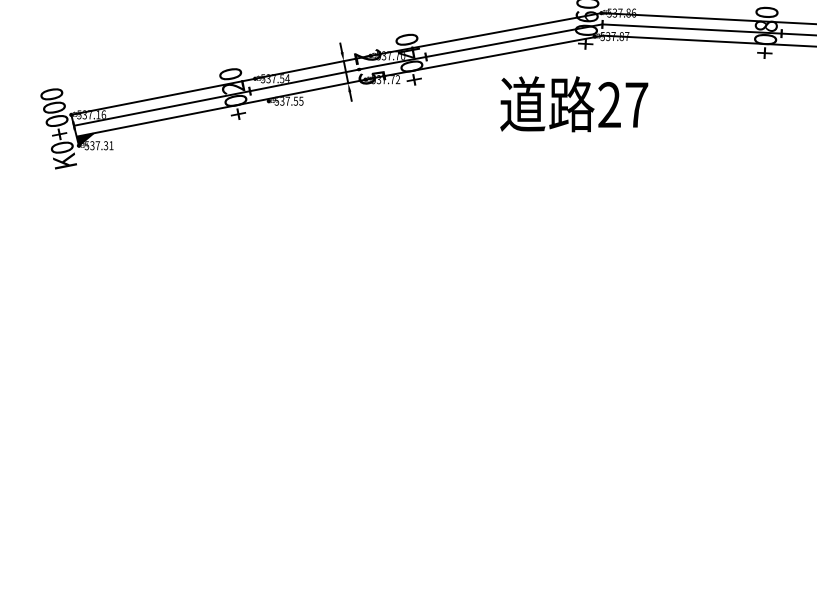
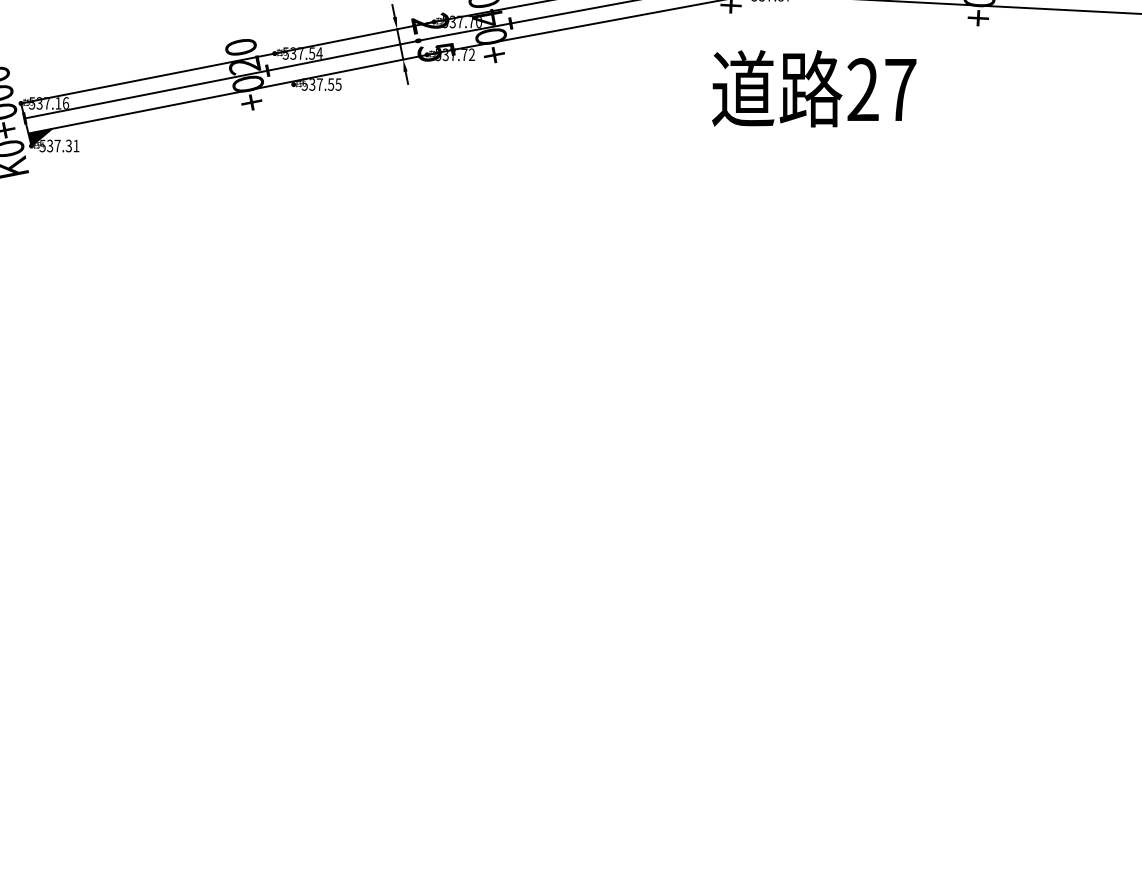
text: (574, 104) -> (814, 88), moved

